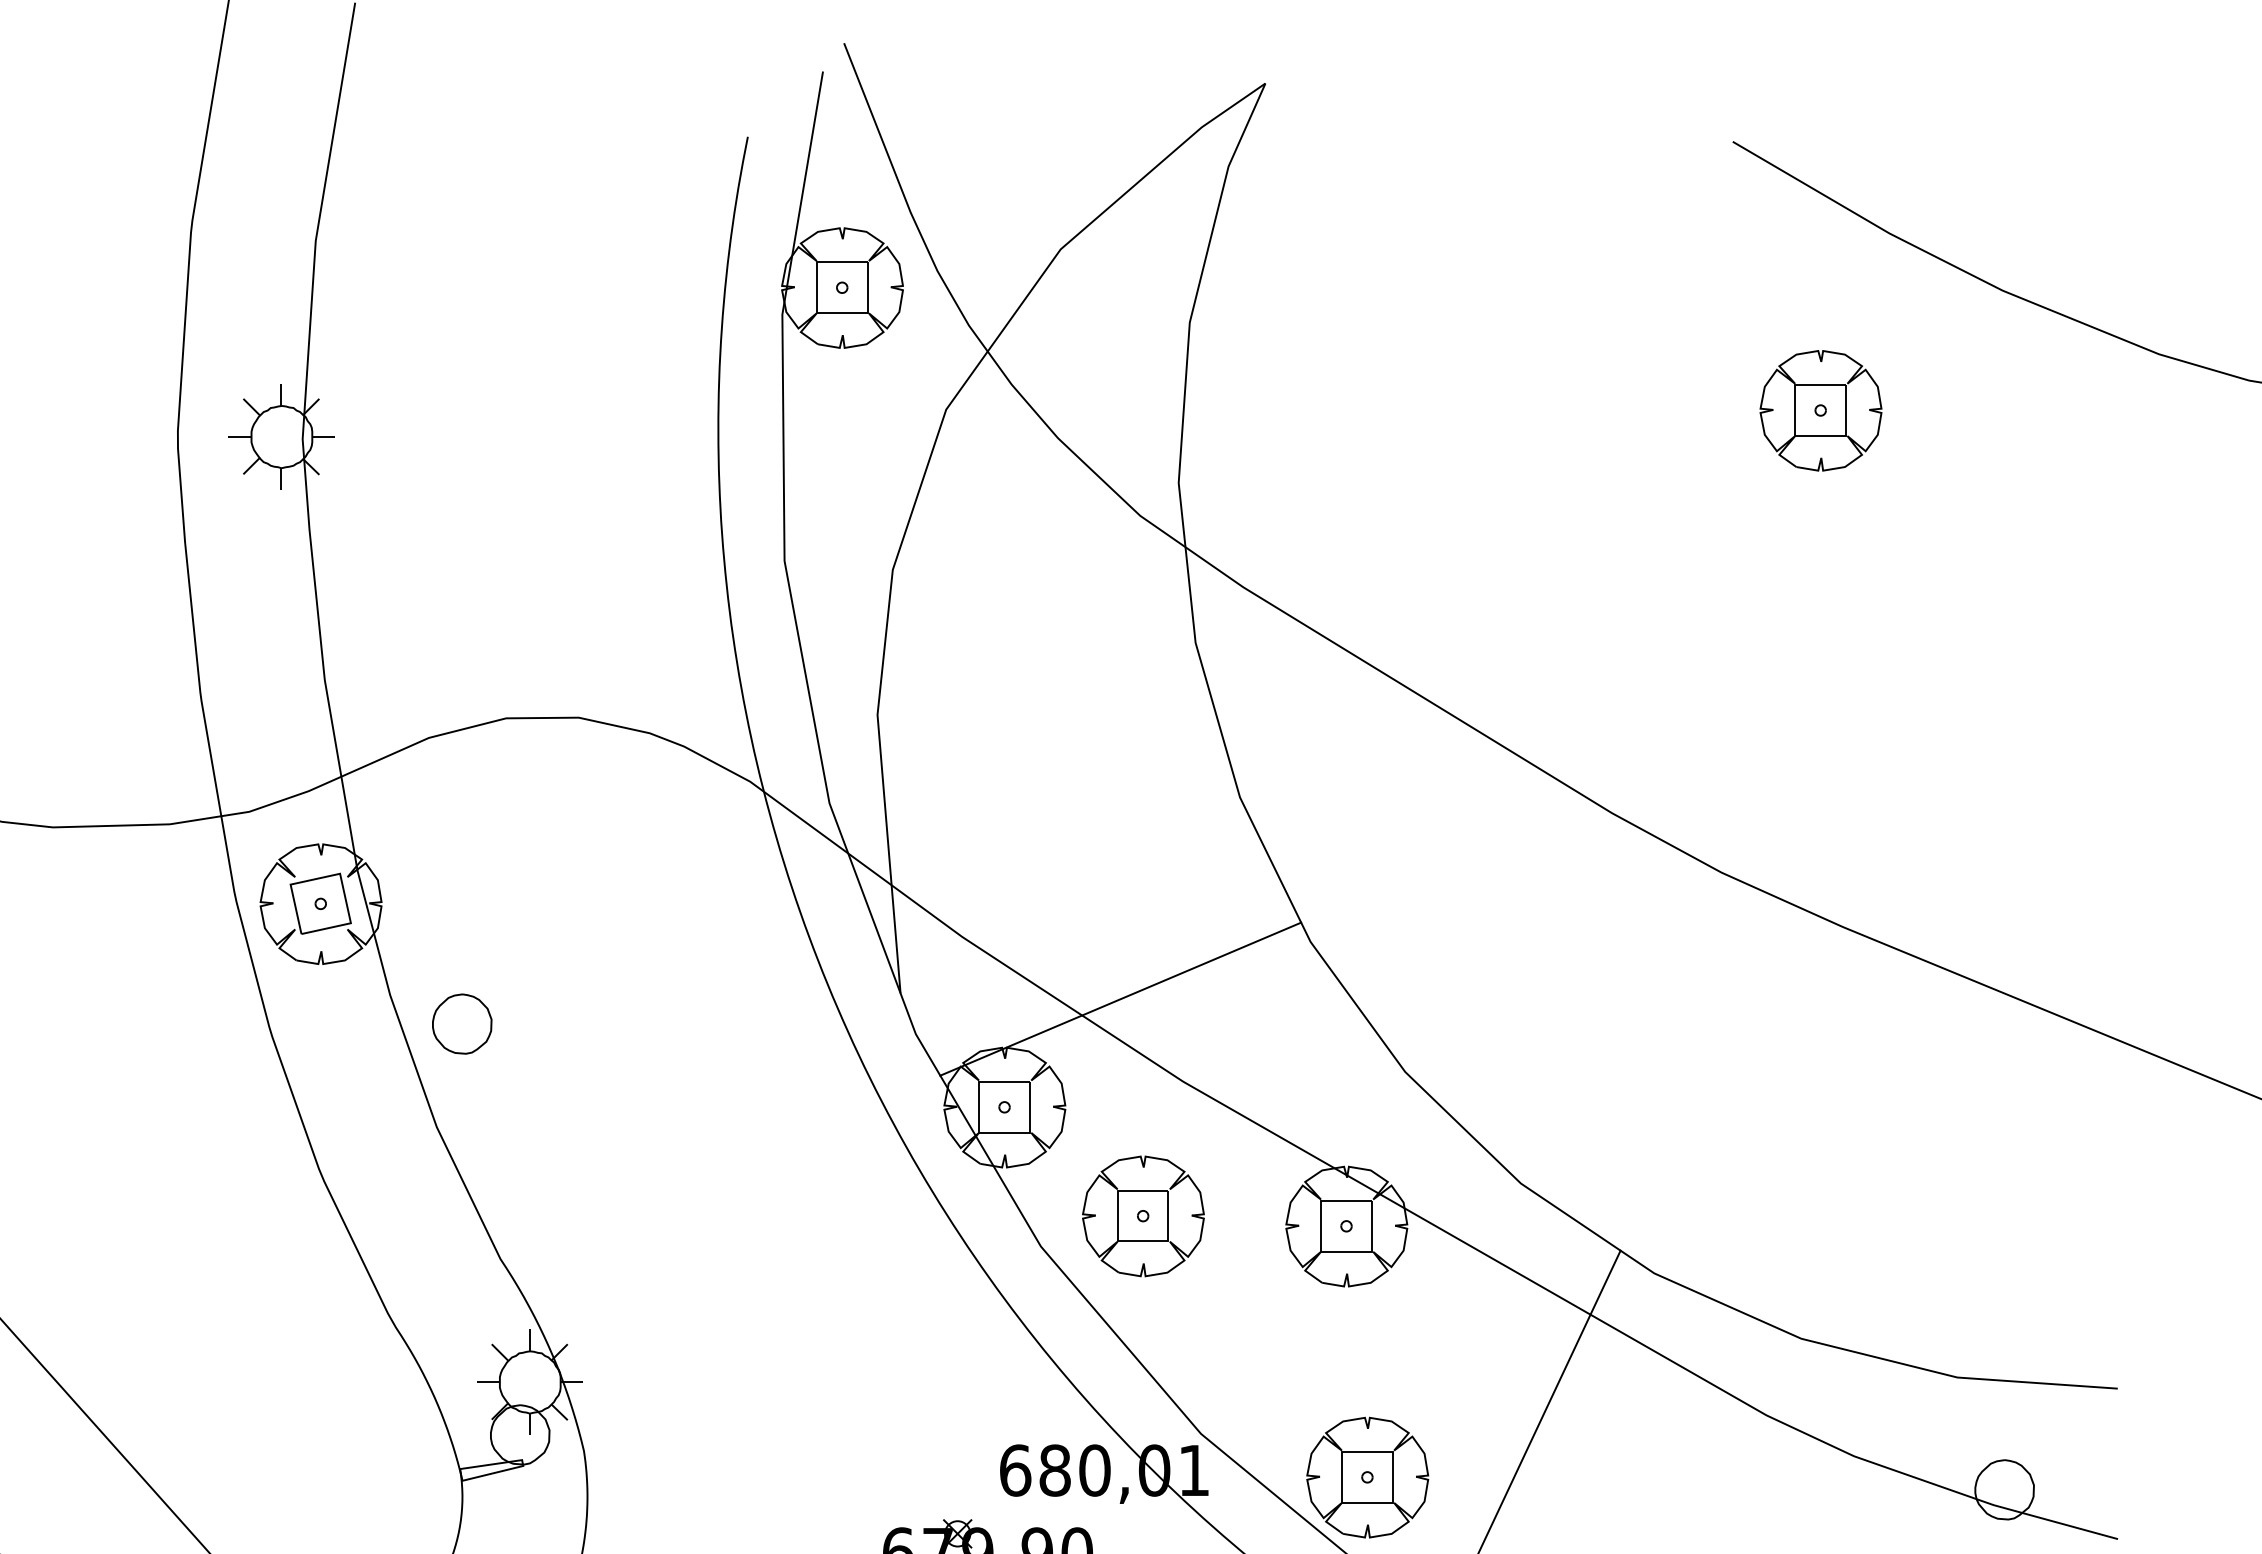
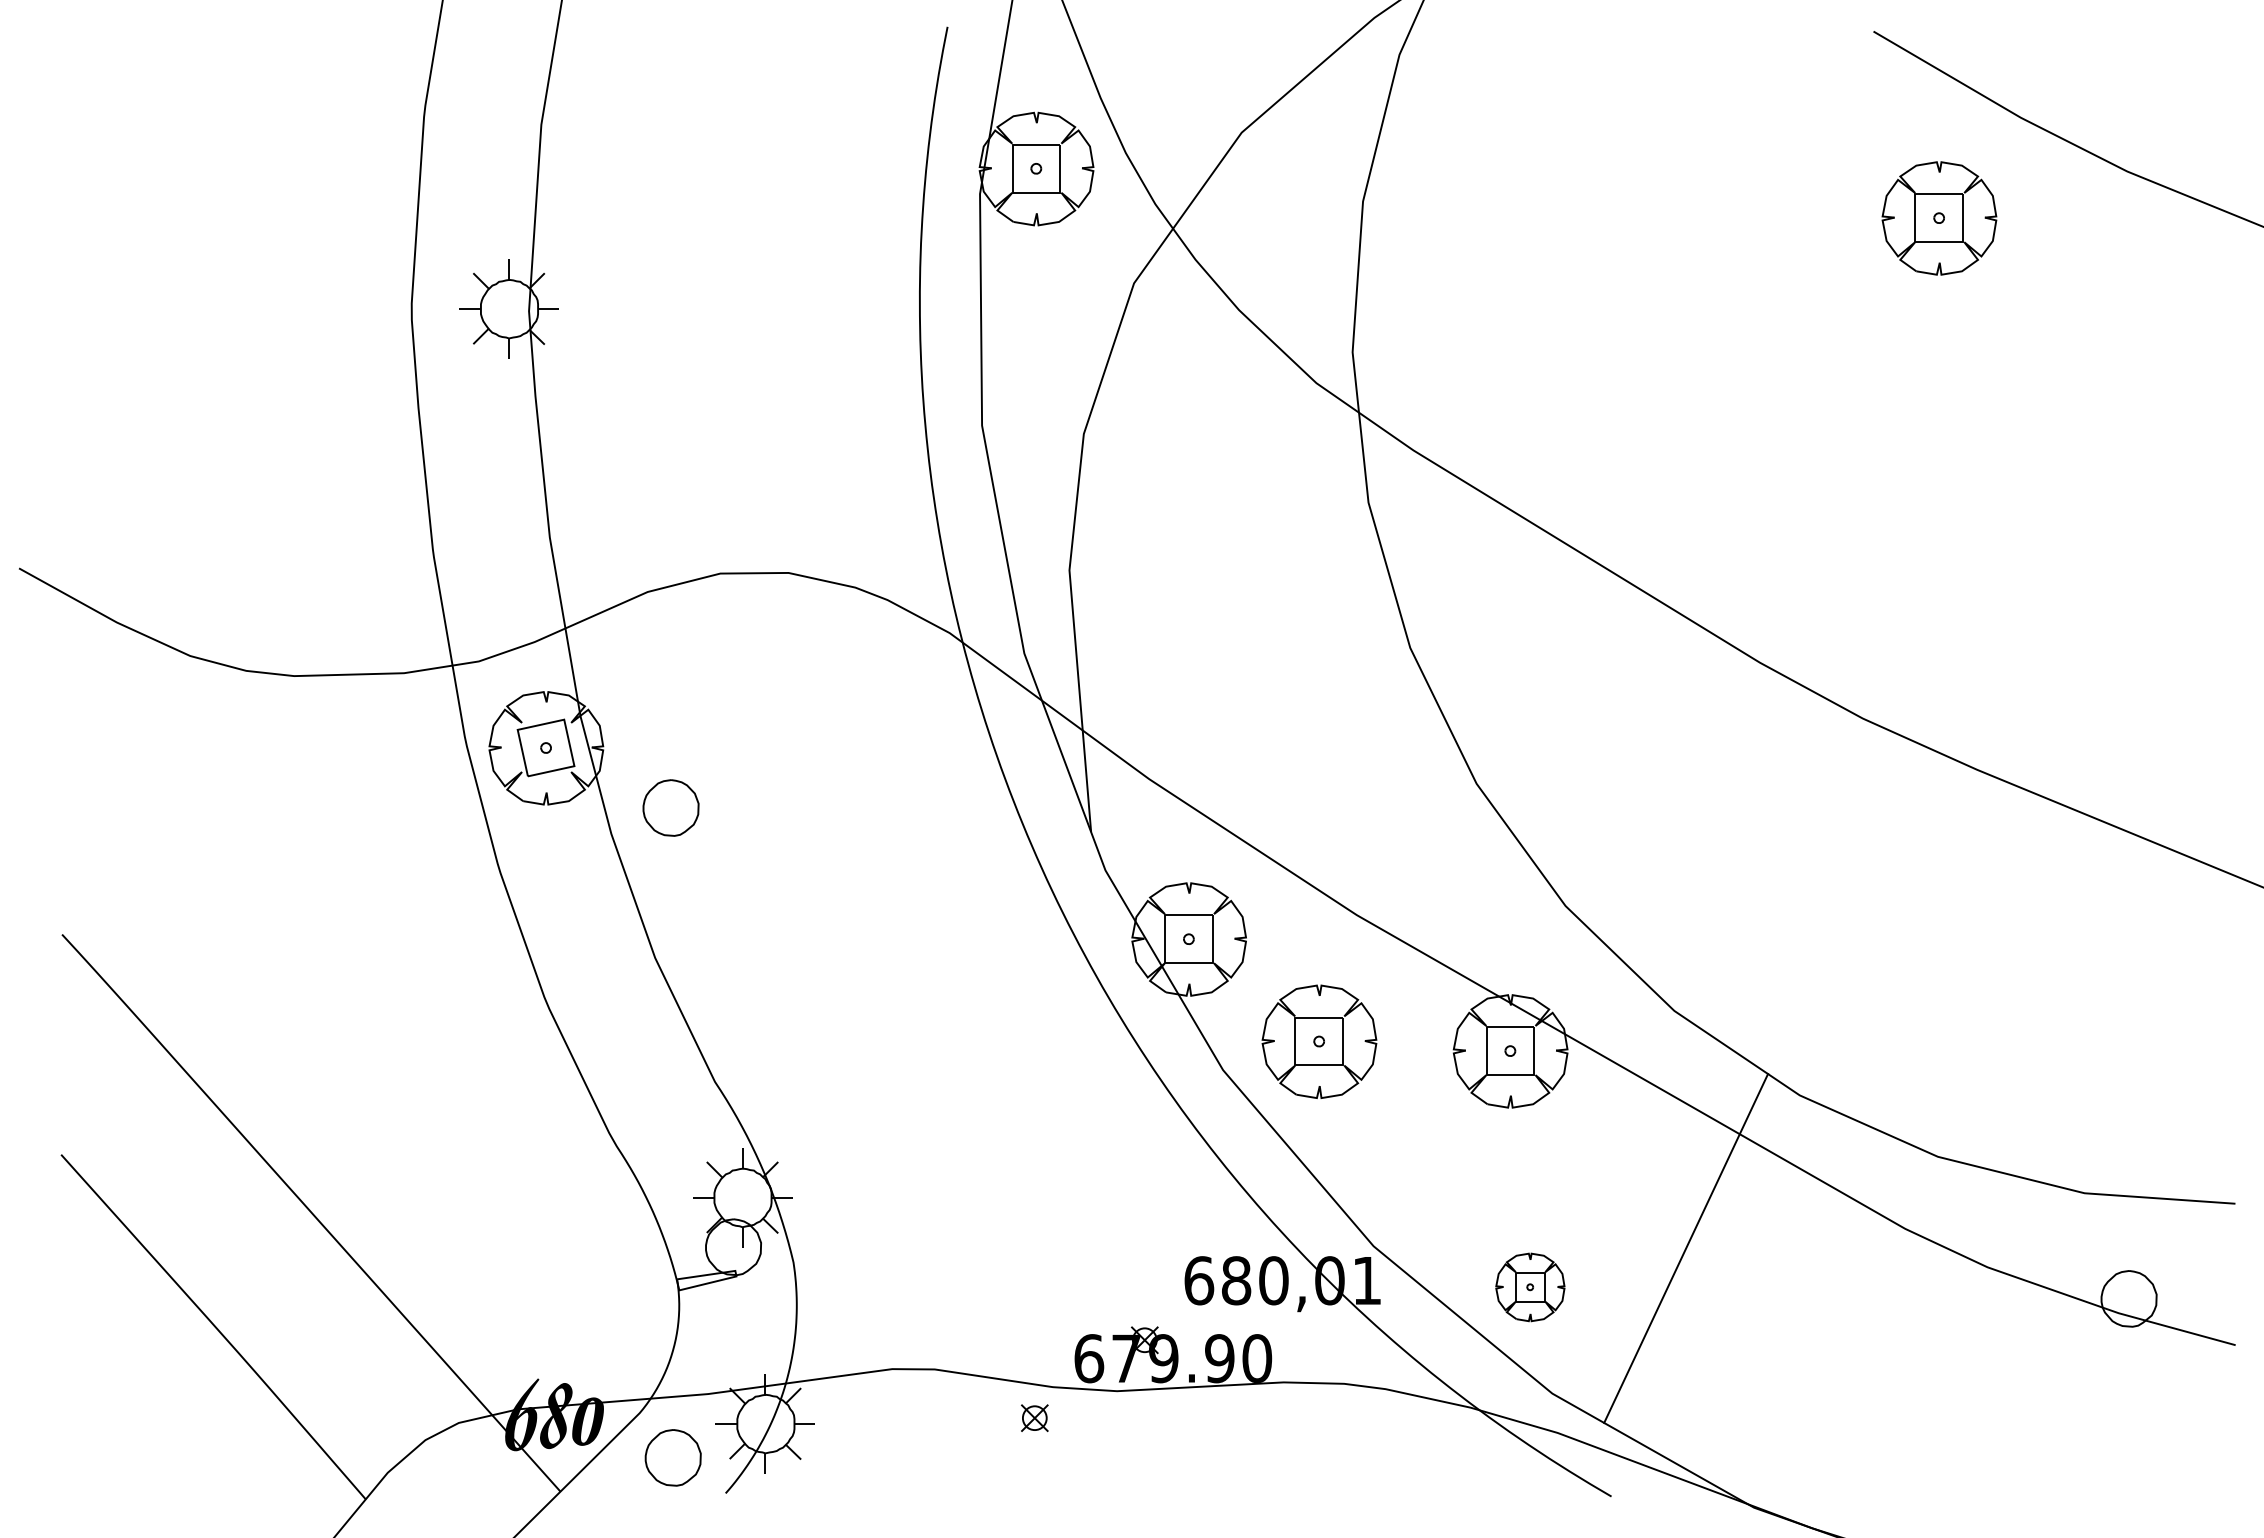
part: (1821, 410) -> (1939, 218), moved
line: (1120, 999) -> (1297, 837), removed
part: (461, 1023) -> (670, 807), moved
part: (1367, 1477) -> (1530, 1287), size x0.6

